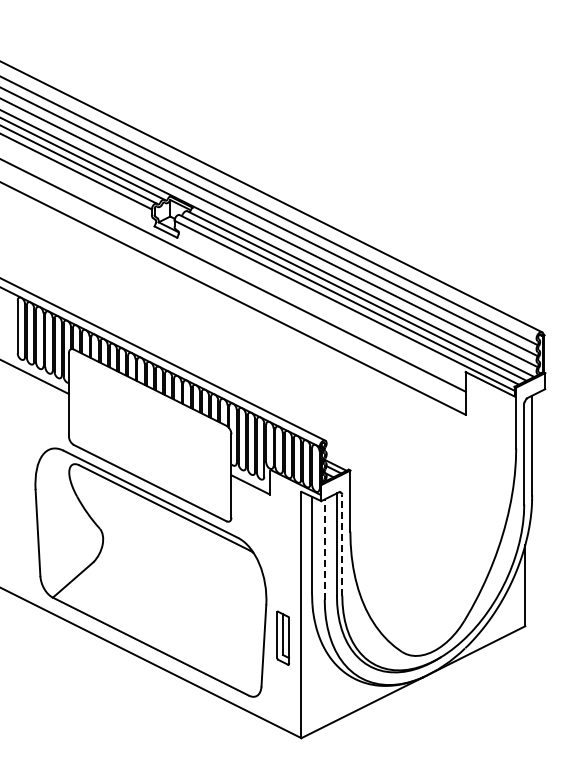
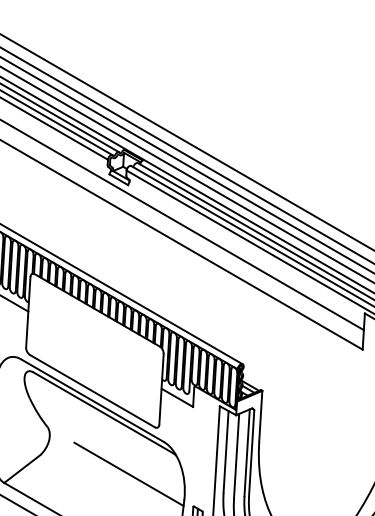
line: (342, 545) -> (251, 453), dashed -> solid
line: (324, 549) -> (236, 456), dashed -> solid
line: (198, 578) -> (128, 474), added

